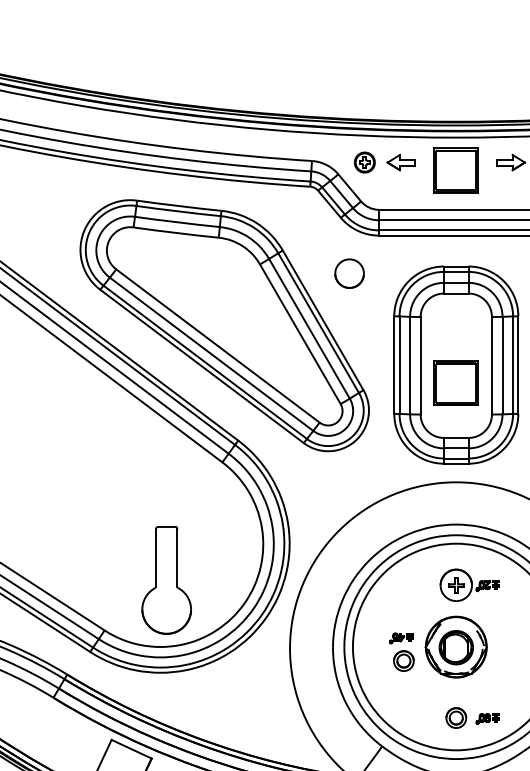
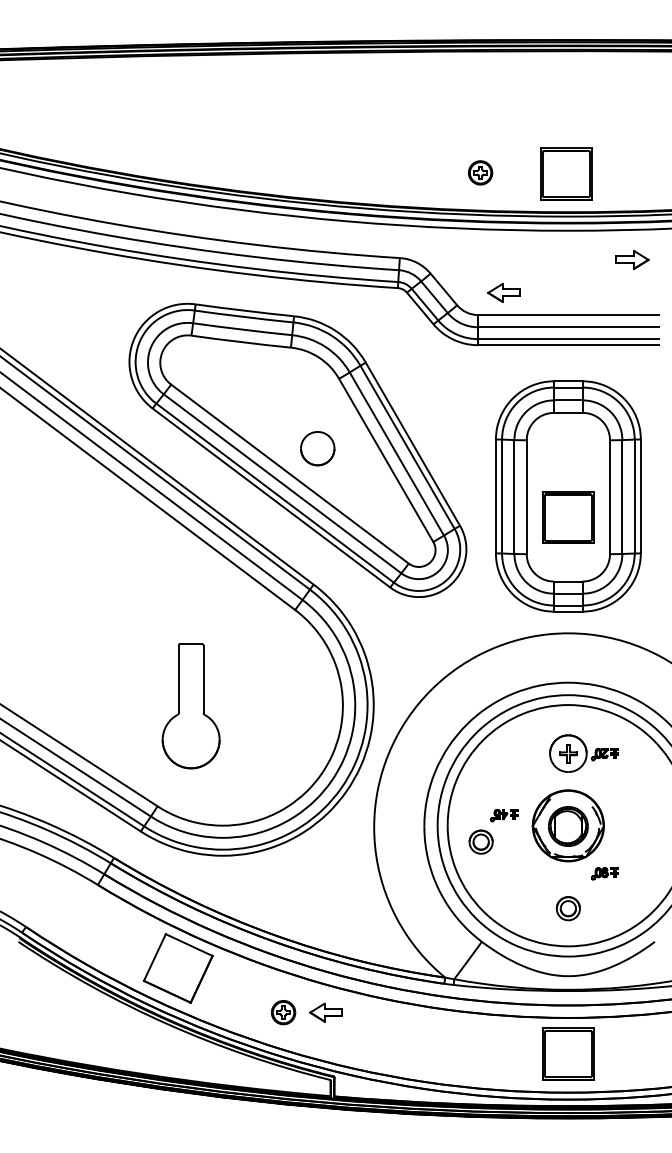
part: (364, 162) -> (480, 172), moved
part: (400, 162) -> (503, 292), moved
part: (456, 169) -> (566, 173), moved
part: (349, 273) -> (317, 448), moved
part: (166, 580) -> (190, 706), moved
part: (403, 660) -> (480, 841), moved
part: (487, 718) -> (604, 873), moved

